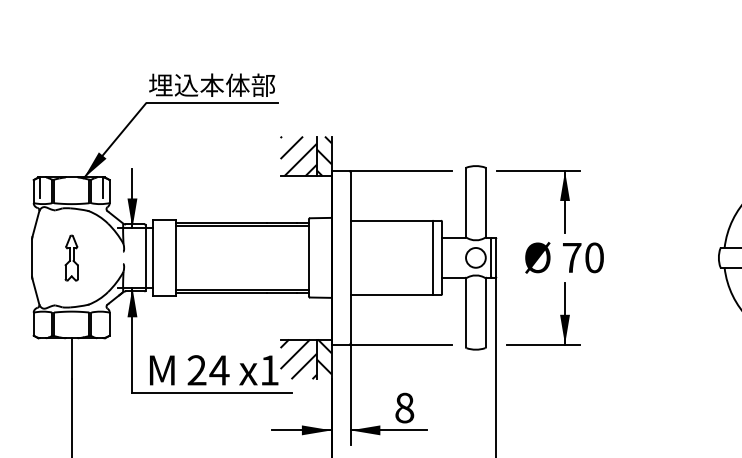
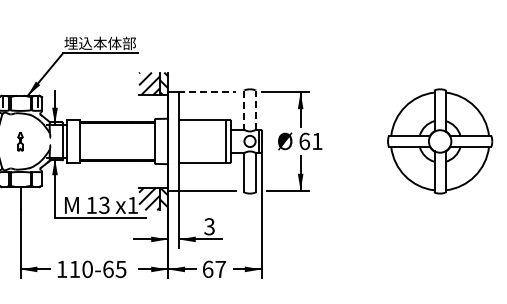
line: (400, 171) -> (207, 92), solid -> dashed
line: (466, 203) -> (244, 110), solid -> dashed
line: (485, 203) -> (255, 110), solid -> dashed
part: (71, 257) -> (20, 141), size x0.7
text: (582, 257) -> (310, 141), 70 -> 61
text: (209, 370) -> (98, 205), 24 -> 13
text: (404, 407) -> (209, 226), 8 -> 3

